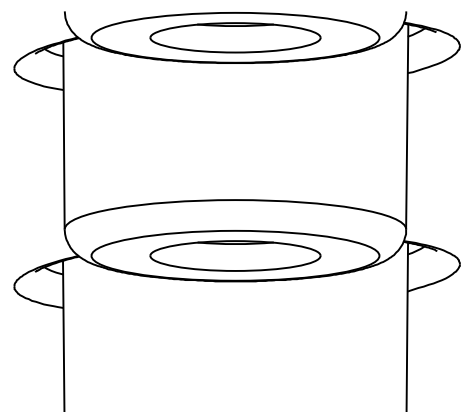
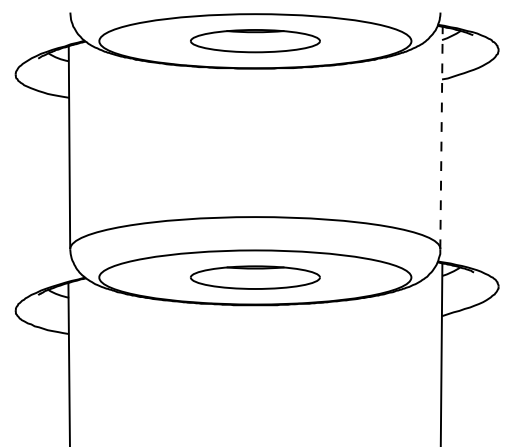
part: (235, 37) -> (255, 40), size x0.7
line: (407, 126) -> (441, 137), solid -> dashed
part: (235, 255) -> (255, 277), size x0.7

